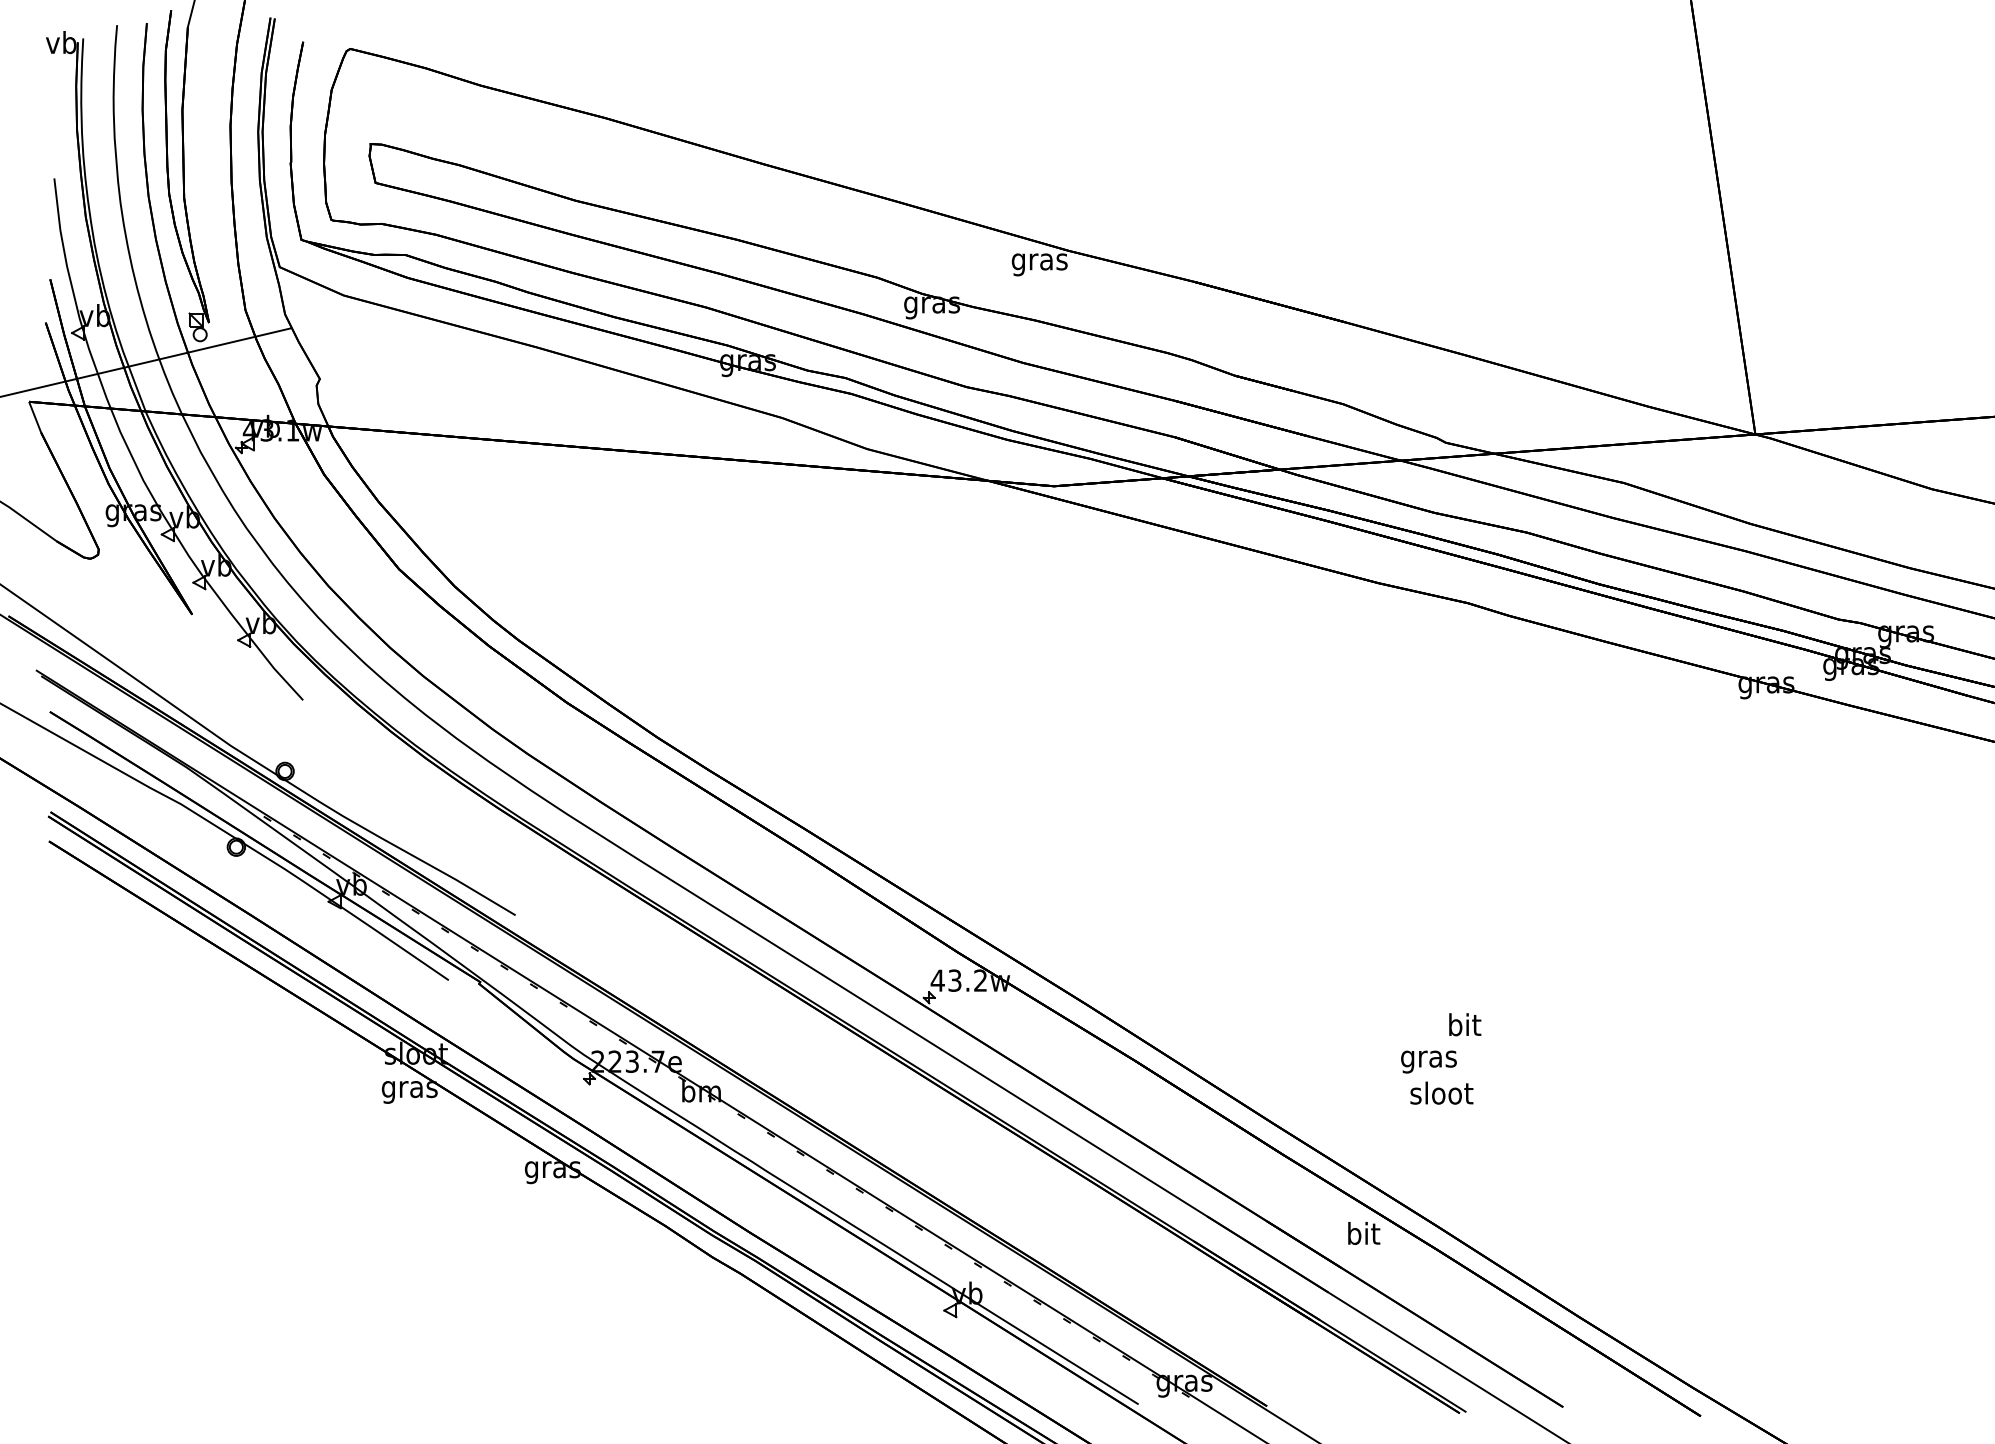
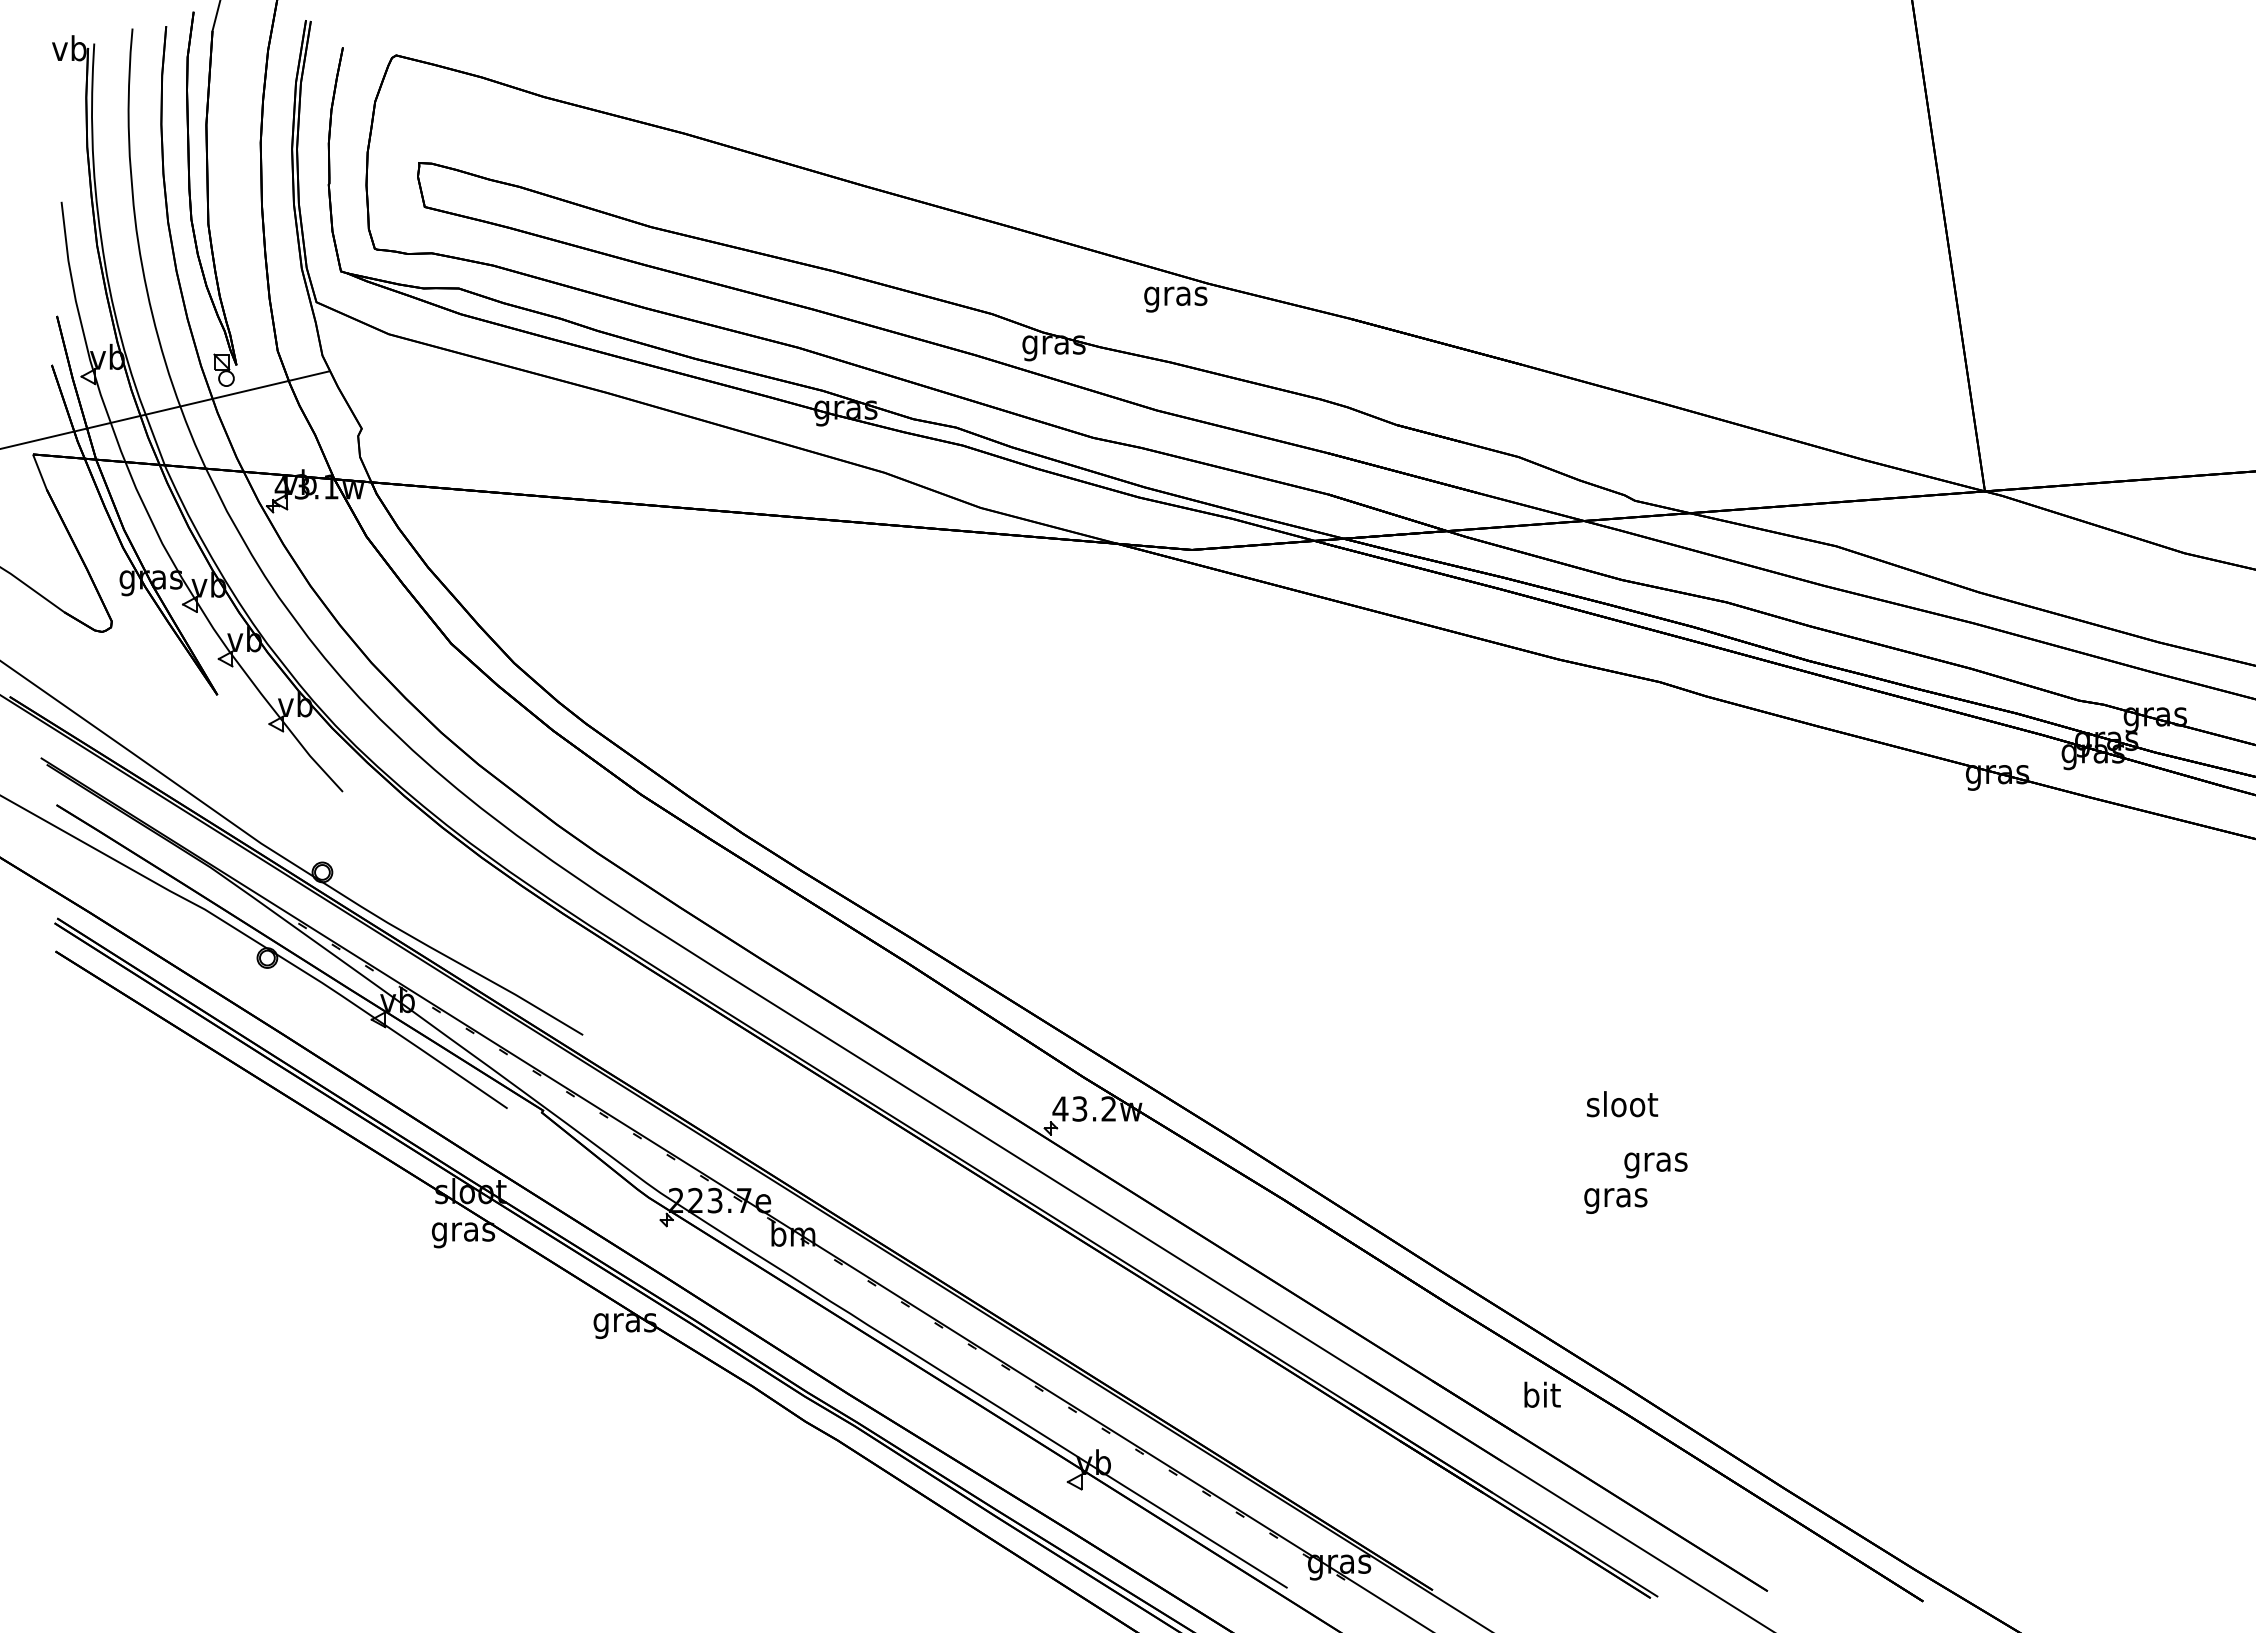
text: (1464, 1027) -> (1655, 1161), bit -> gras
text: (1441, 1093) -> (1622, 1104), moved

